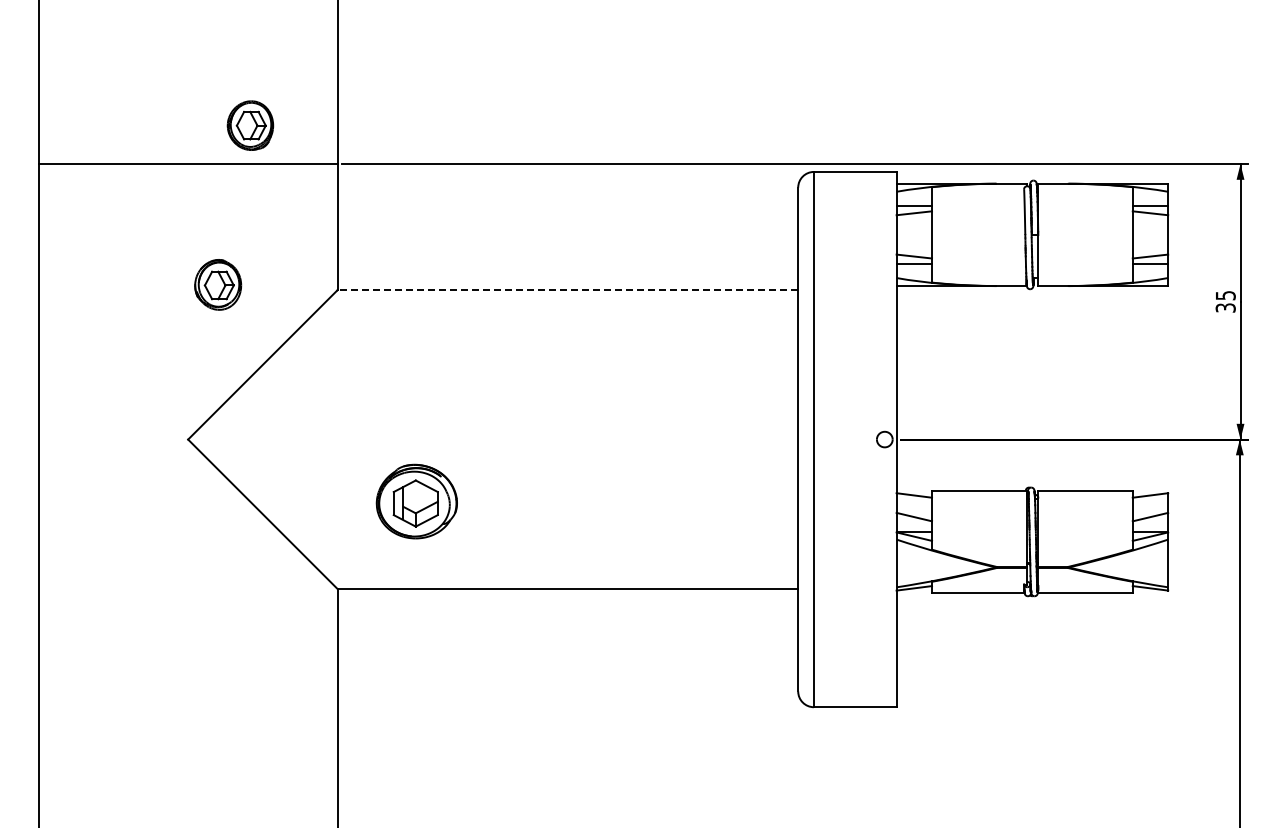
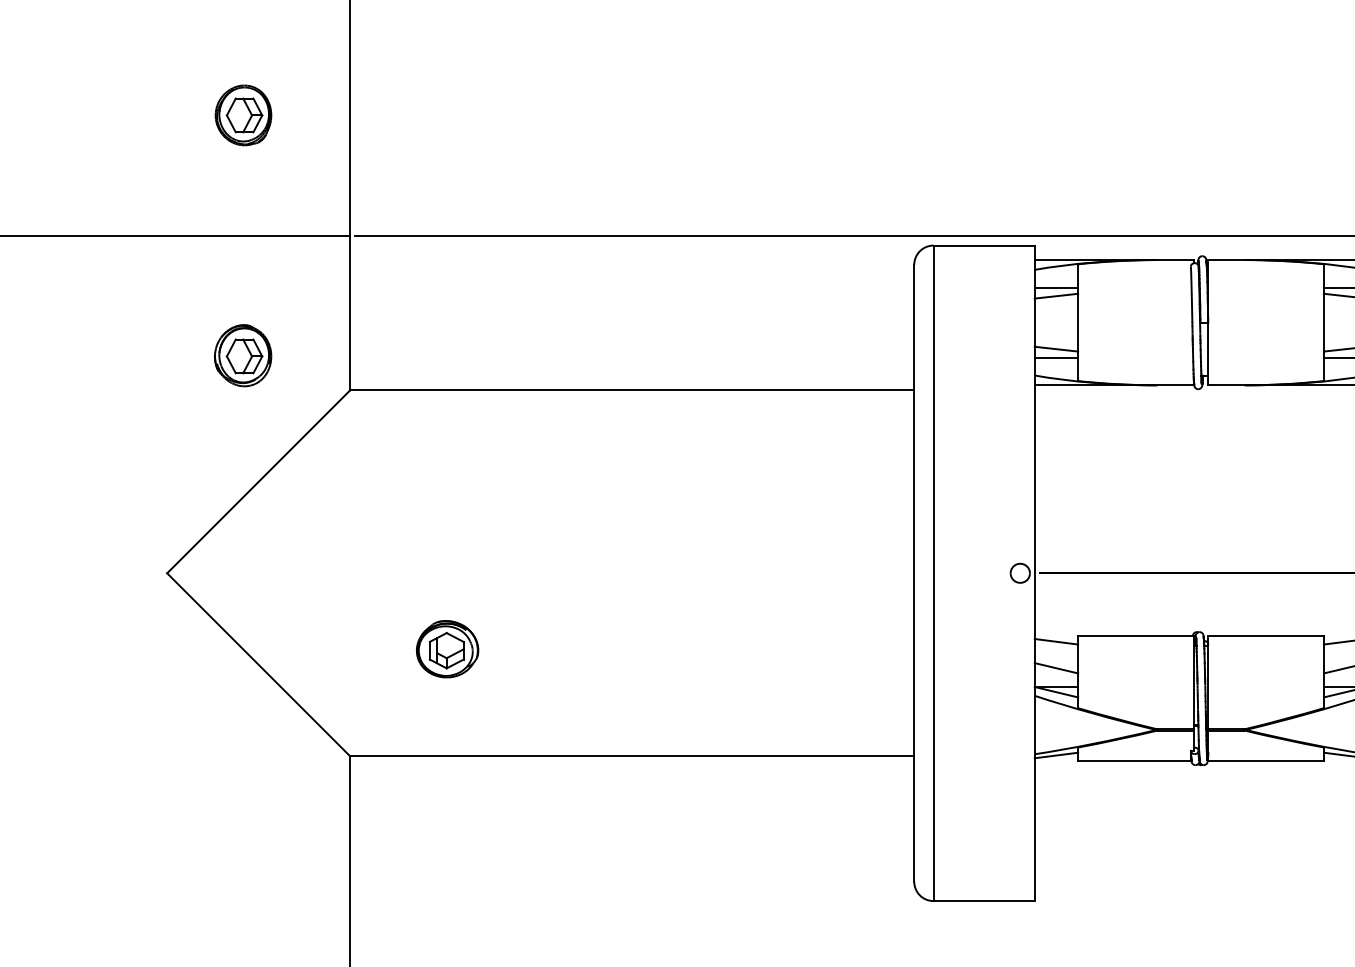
part: (250, 125) -> (243, 115), moved
part: (218, 284) -> (243, 355), moved
line: (567, 290) -> (631, 390), dashed -> solid
part: (417, 501) -> (448, 649), size x0.62

